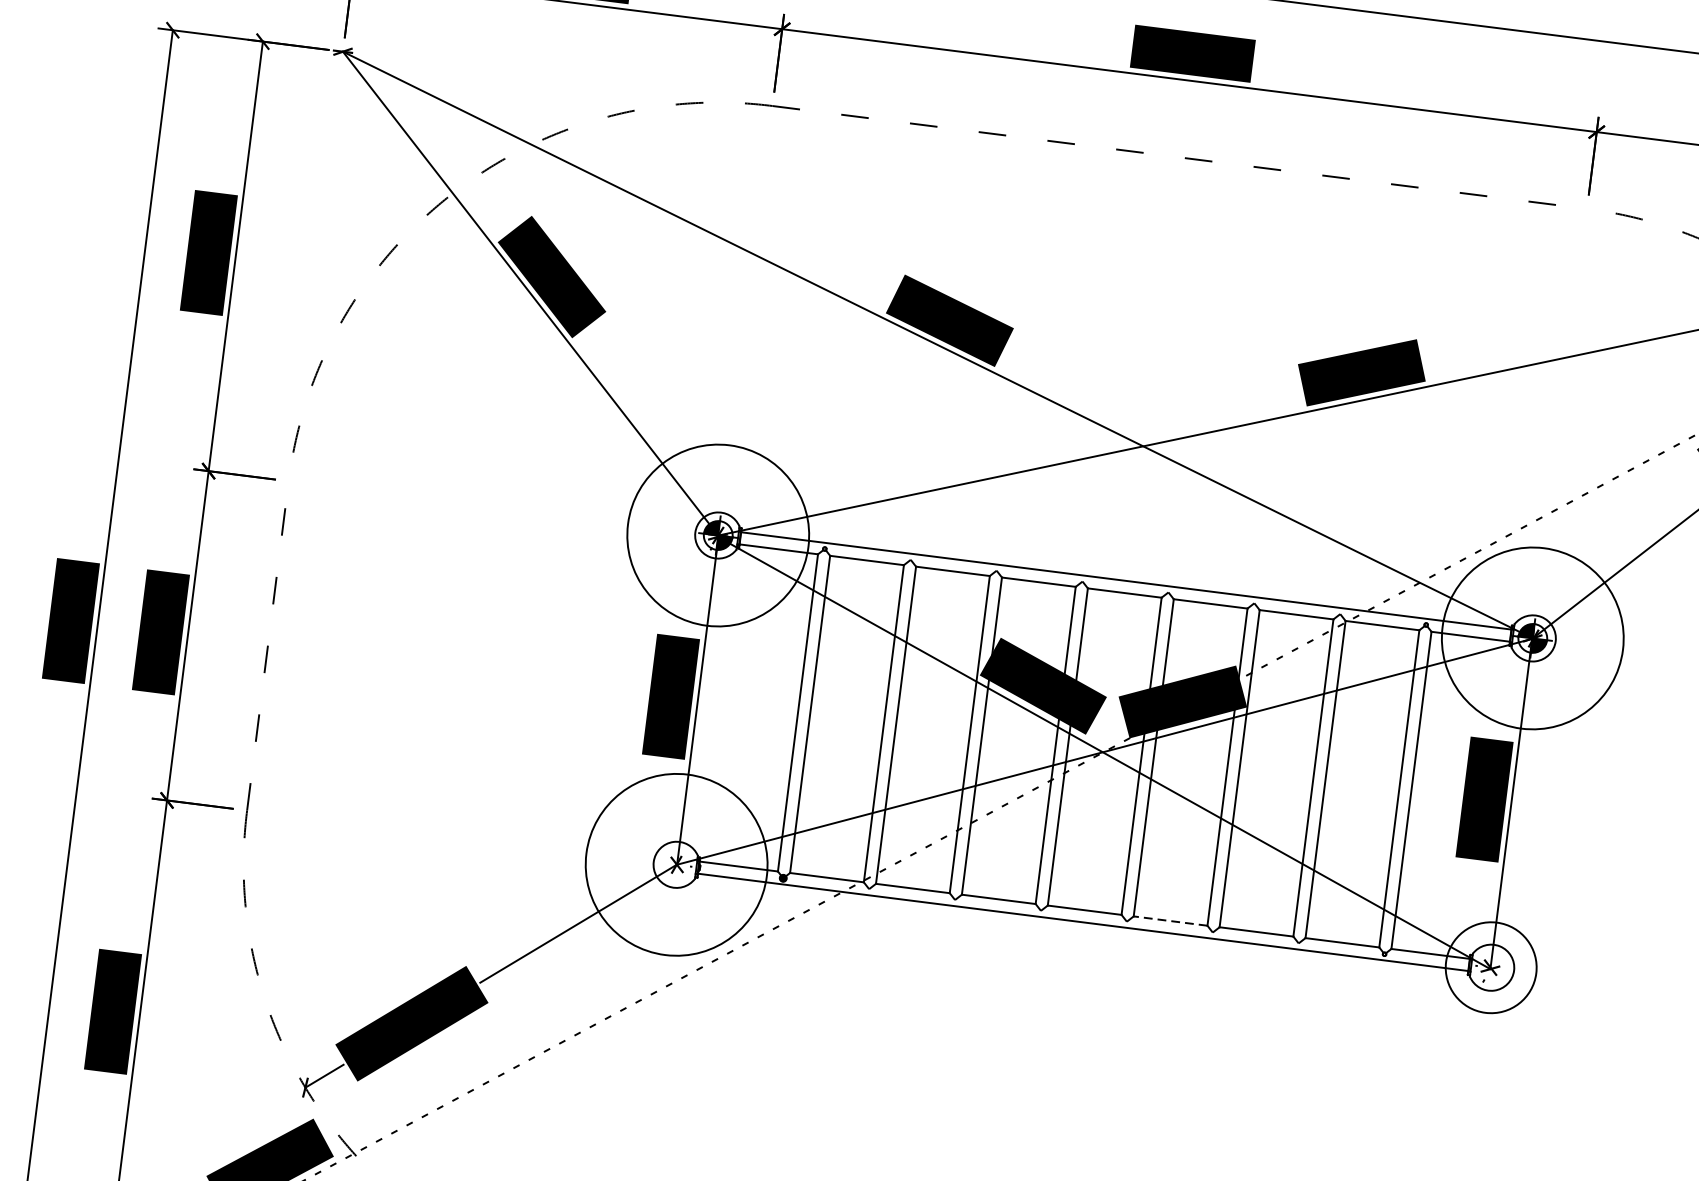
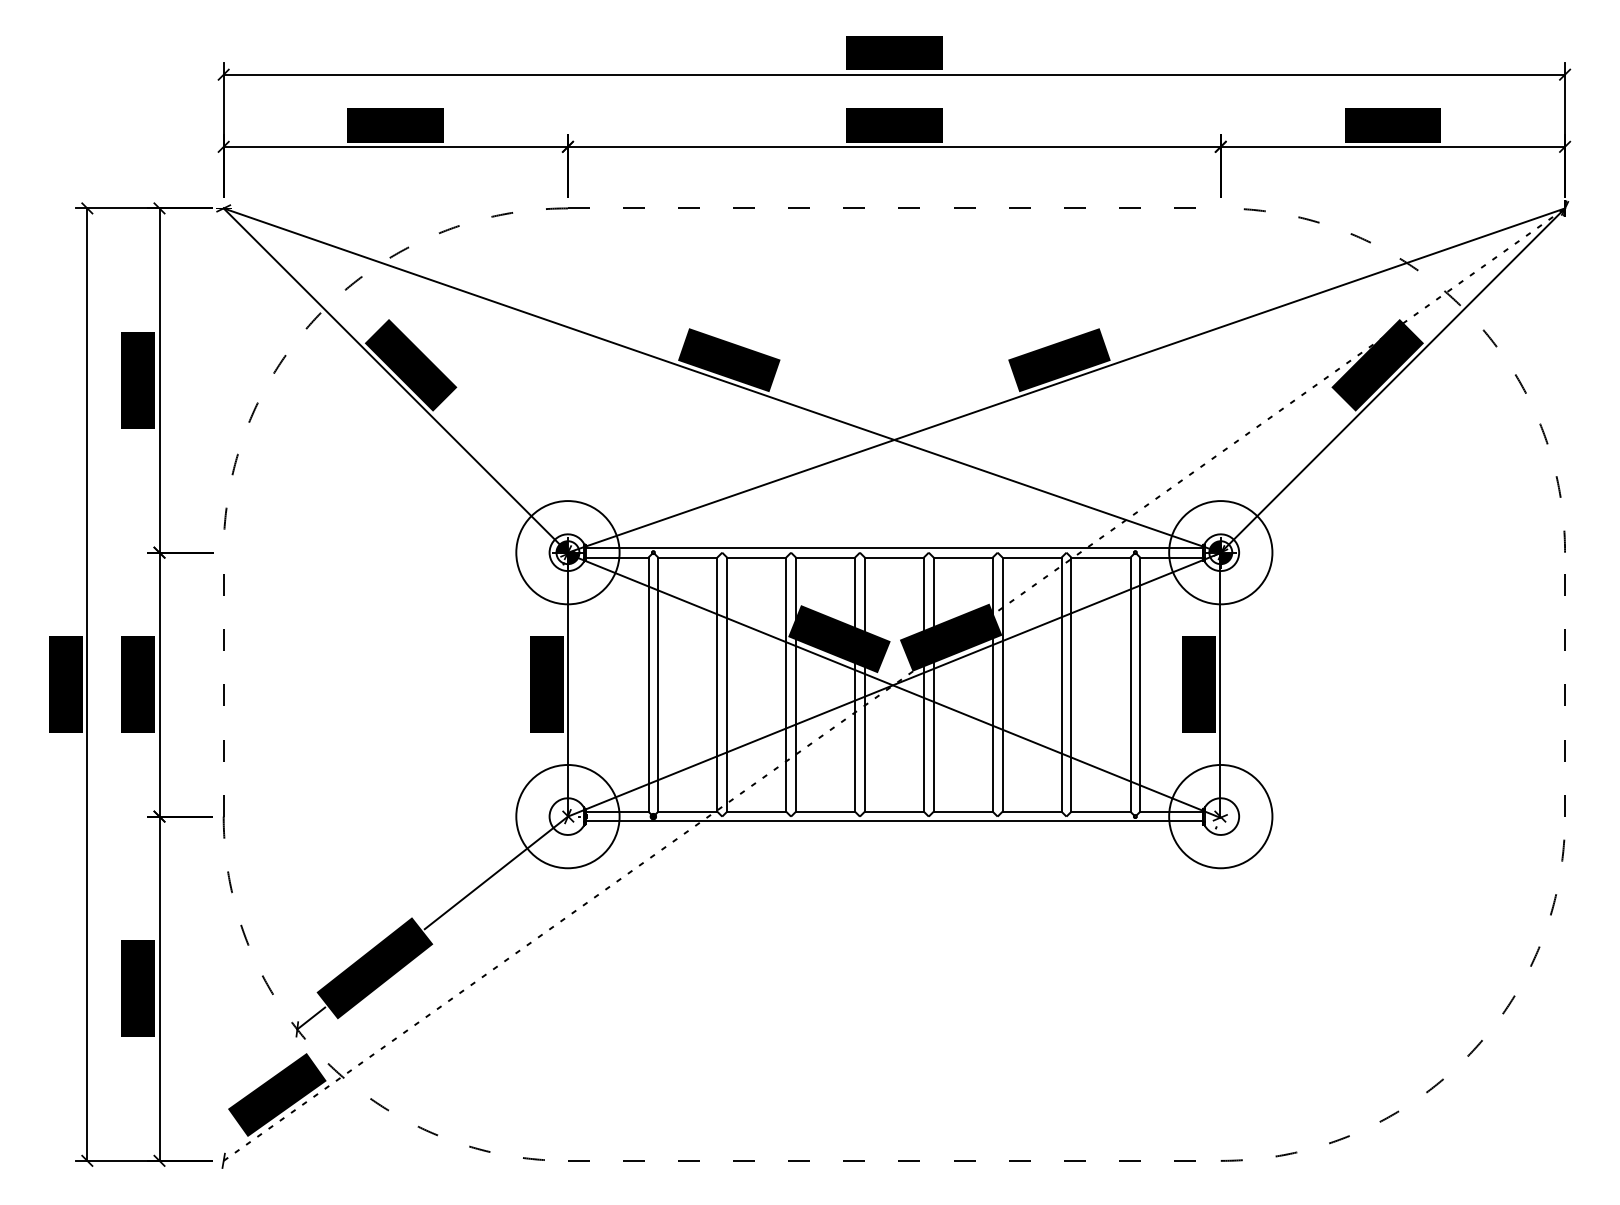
circle: (717, 535) -> (567, 552), size x0.71
circle: (1532, 638) -> (1220, 552), size x0.71
circle: (676, 864) -> (567, 816), size x0.71
line: (1170, 920) -> (963, 811), dashed -> solid
circle: (1490, 967) -> (1220, 816), size x1.43

